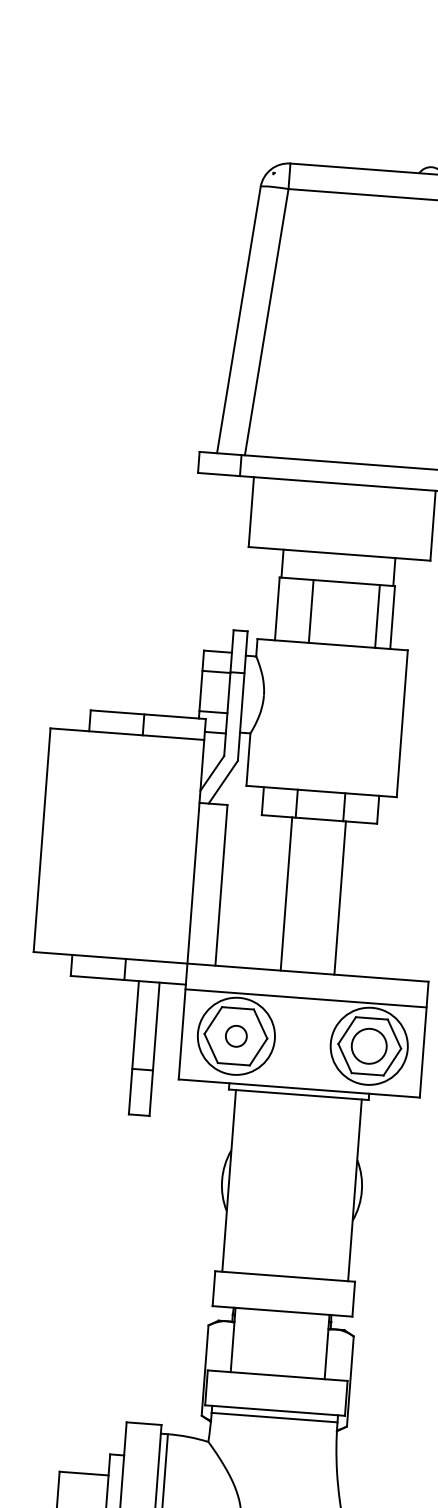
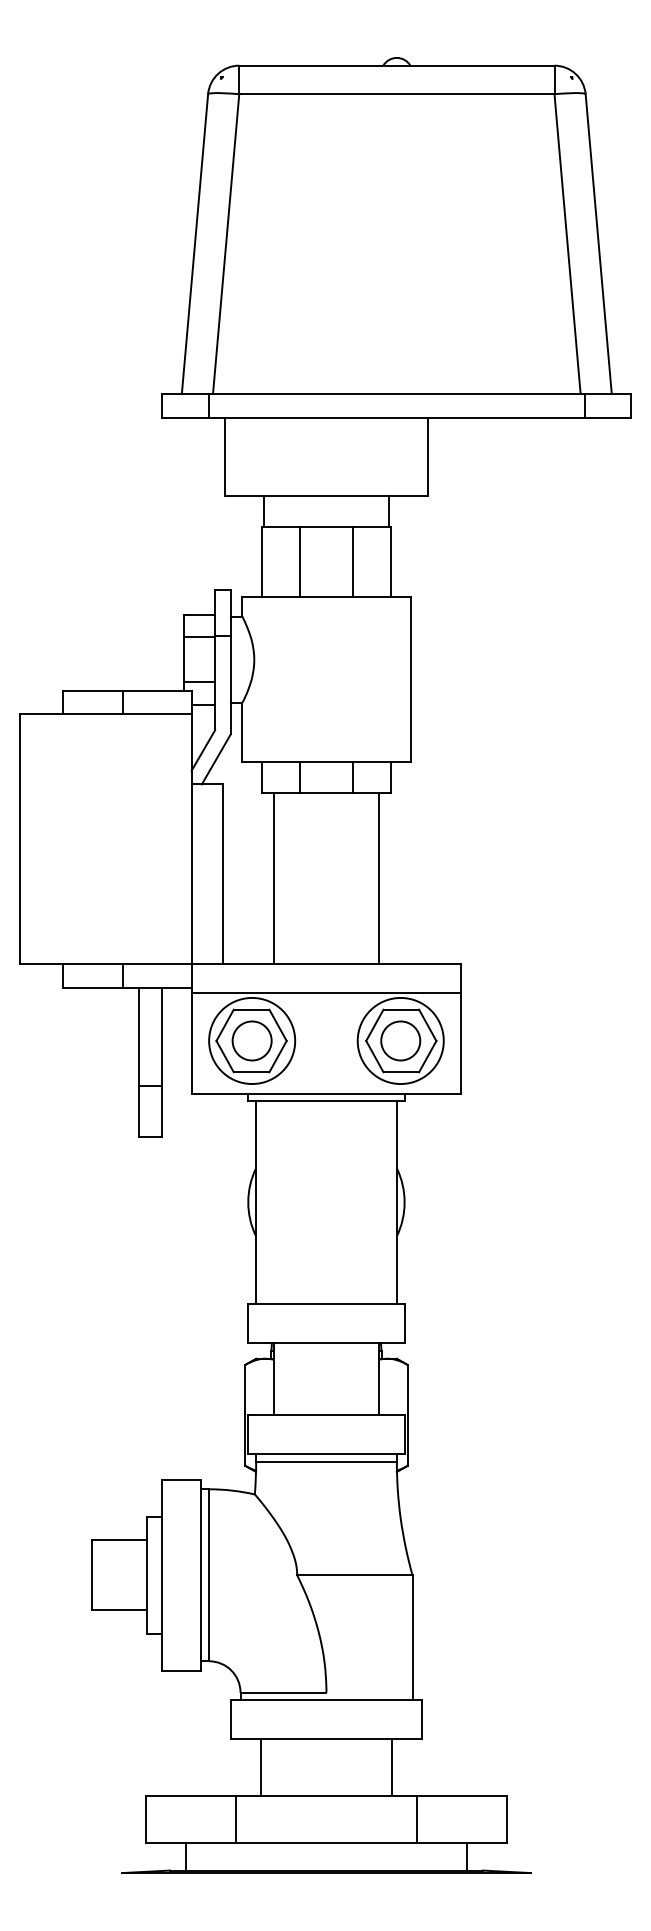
line: (377, 616) -> (352, 562), moved
line: (286, 893) -> (273, 878), moved
line: (339, 898) -> (378, 878), moved
circle: (235, 1035) -> (251, 1040), size x1.67

